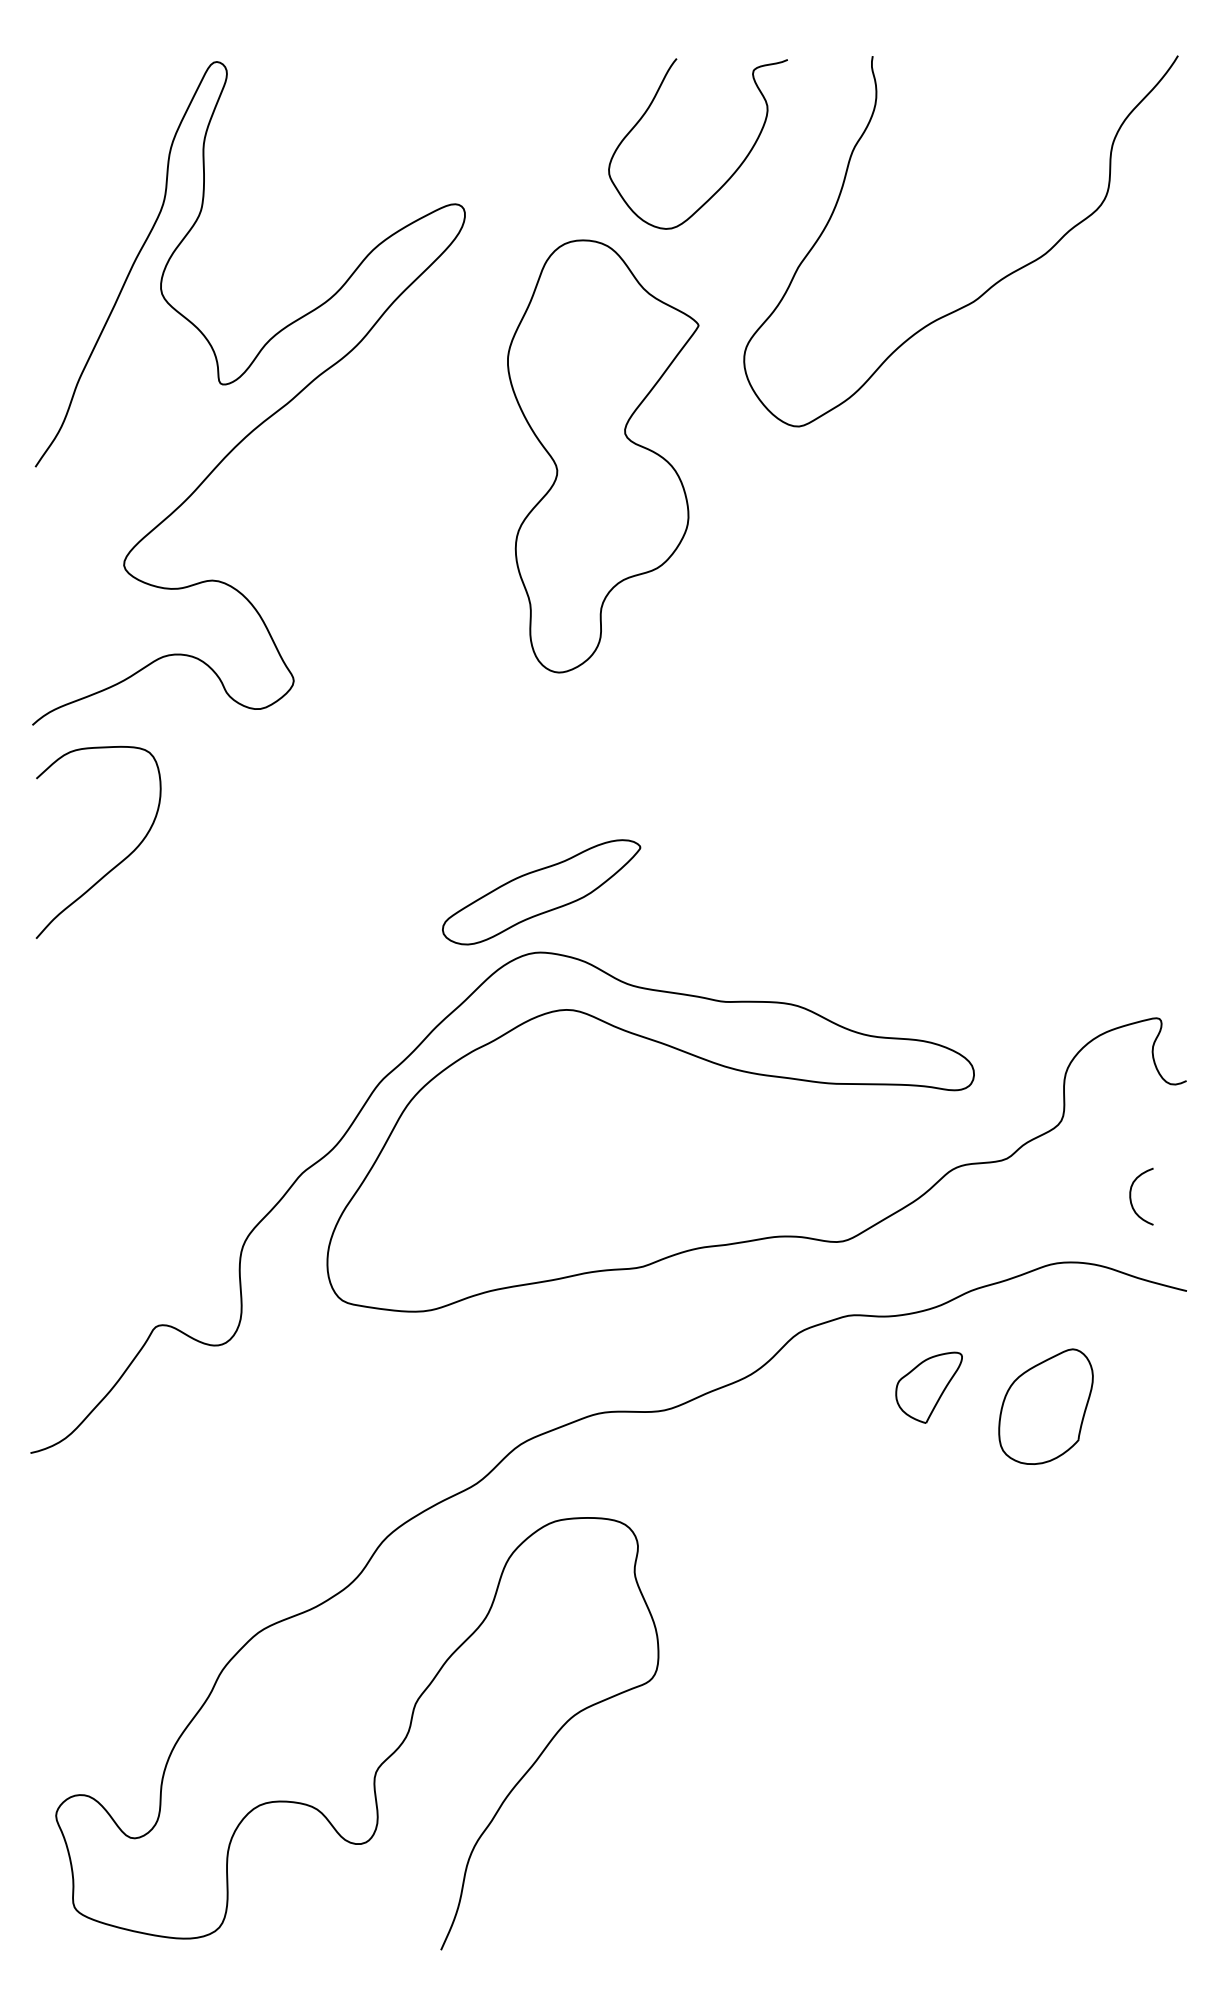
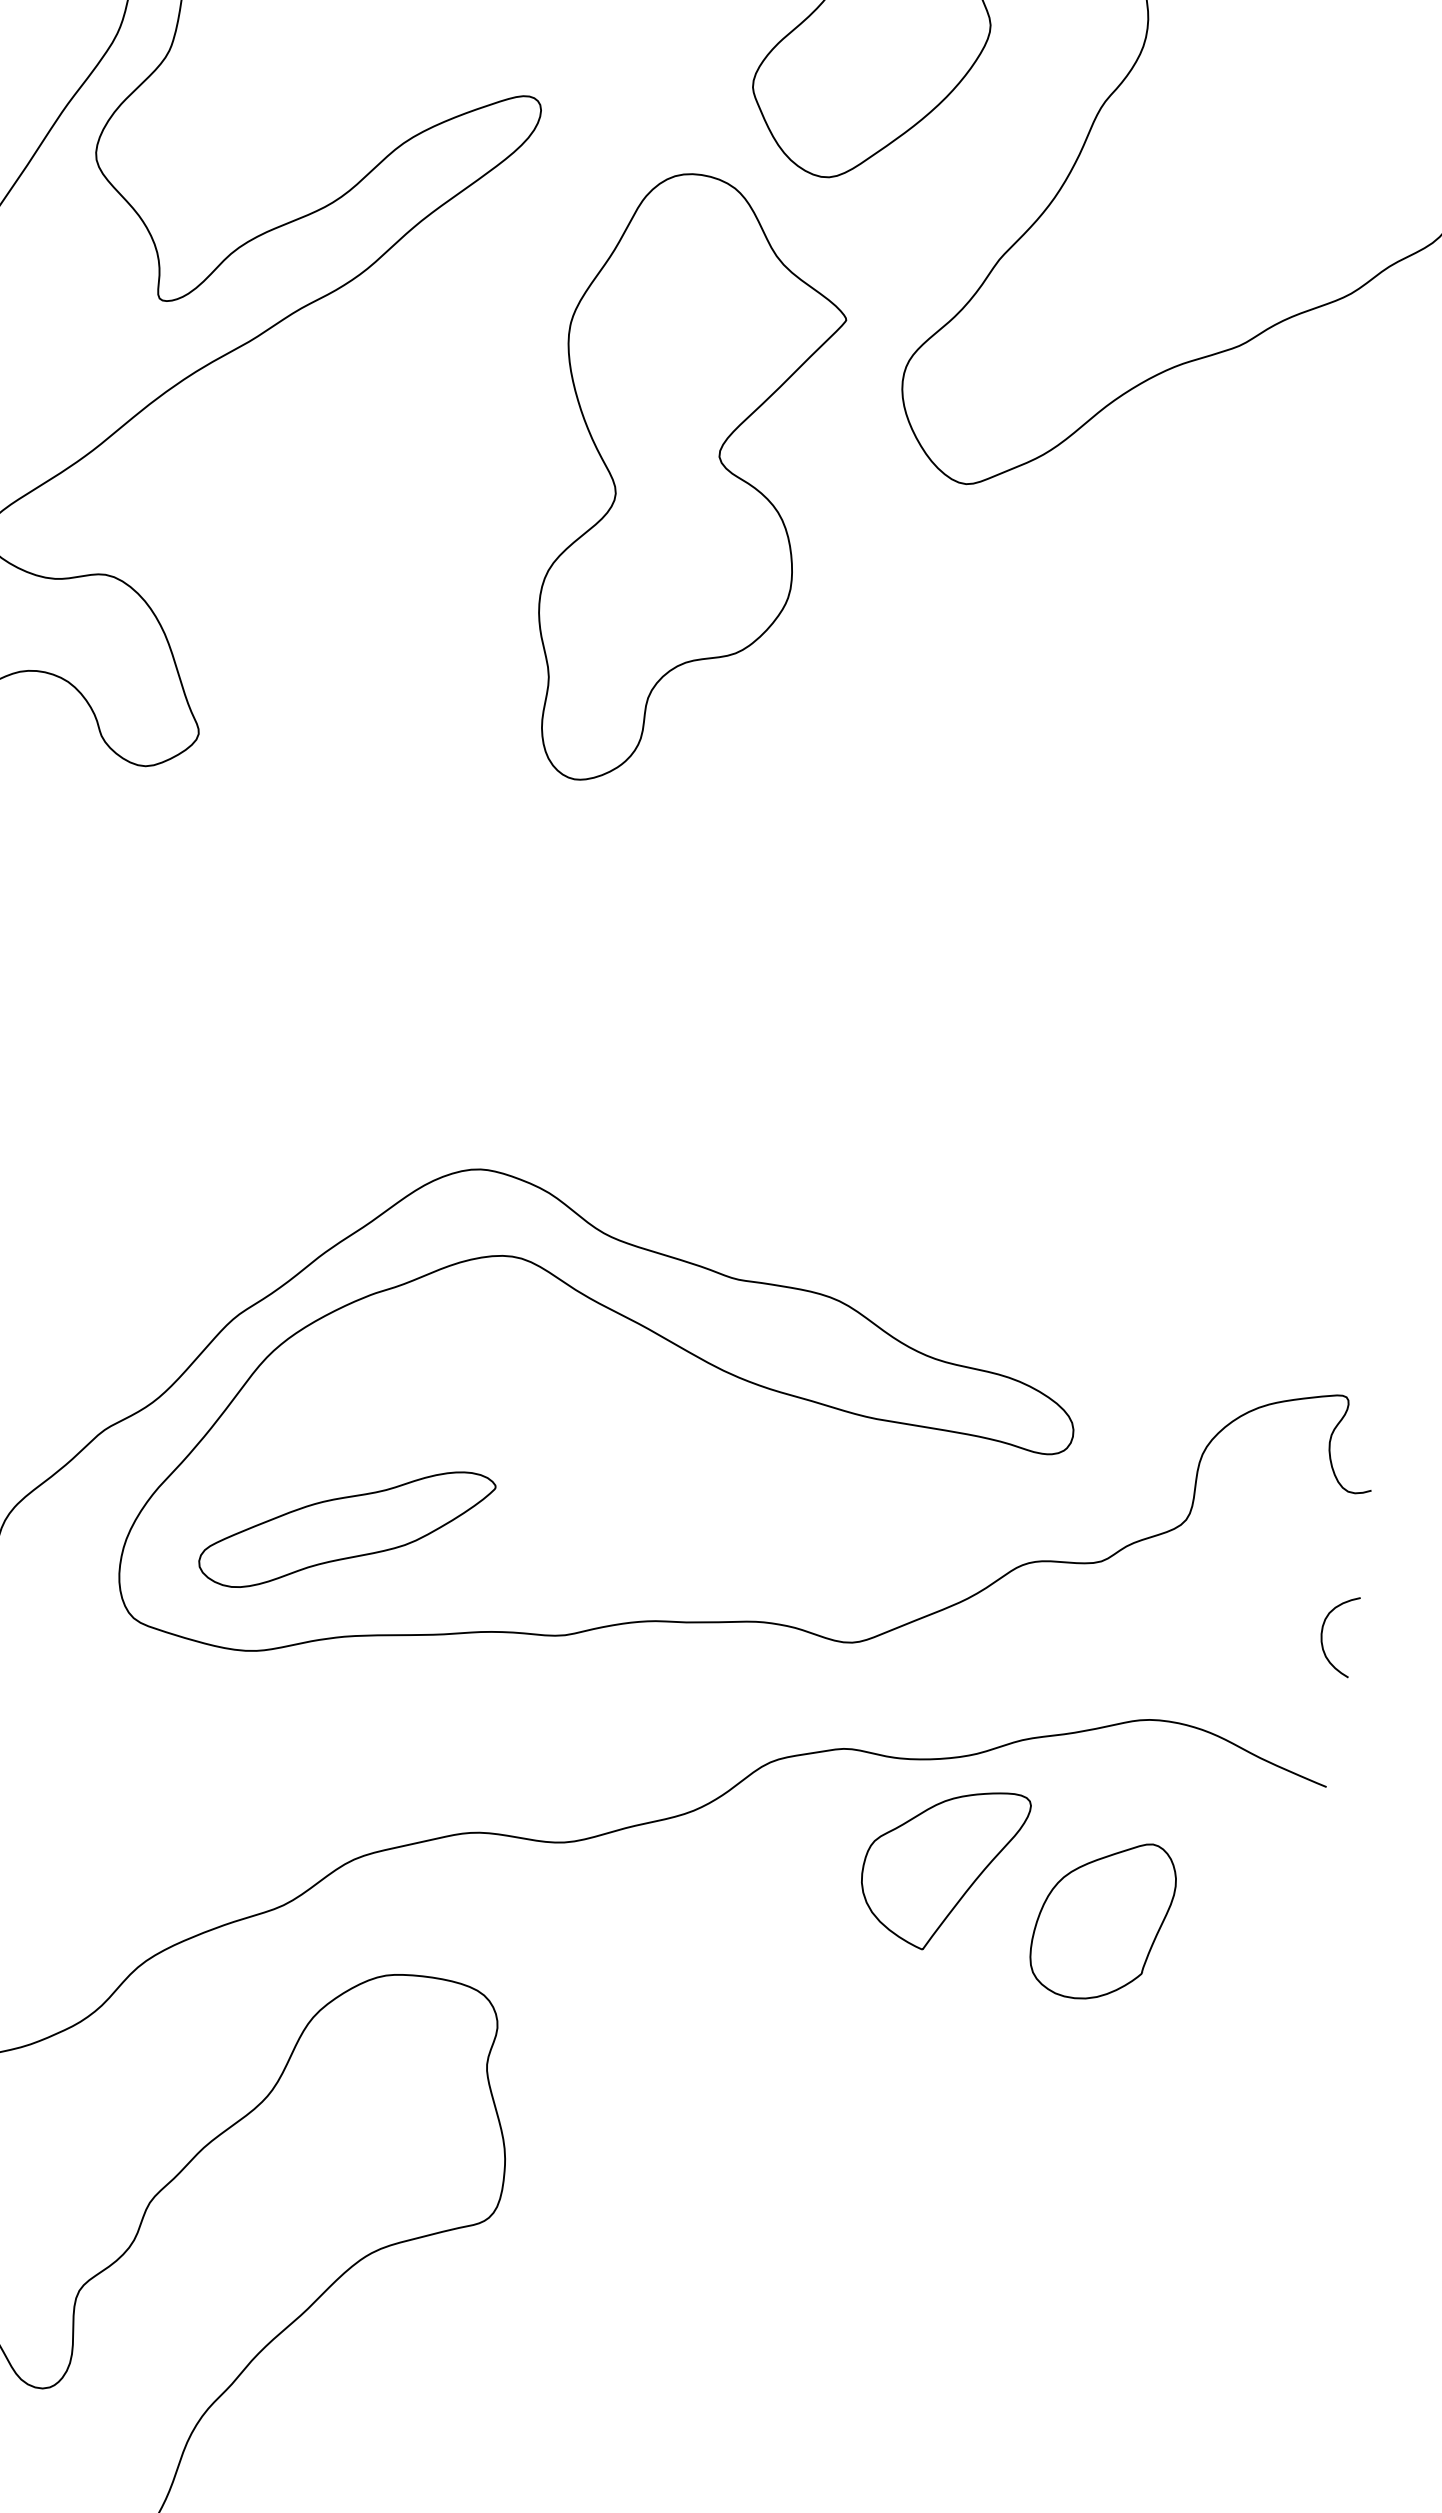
part: (541, 892) -> (346, 1529), moved
curve: (1131, 1196) -> (1323, 1632), moved
part: (928, 1387) -> (941, 1867), size x1.67

